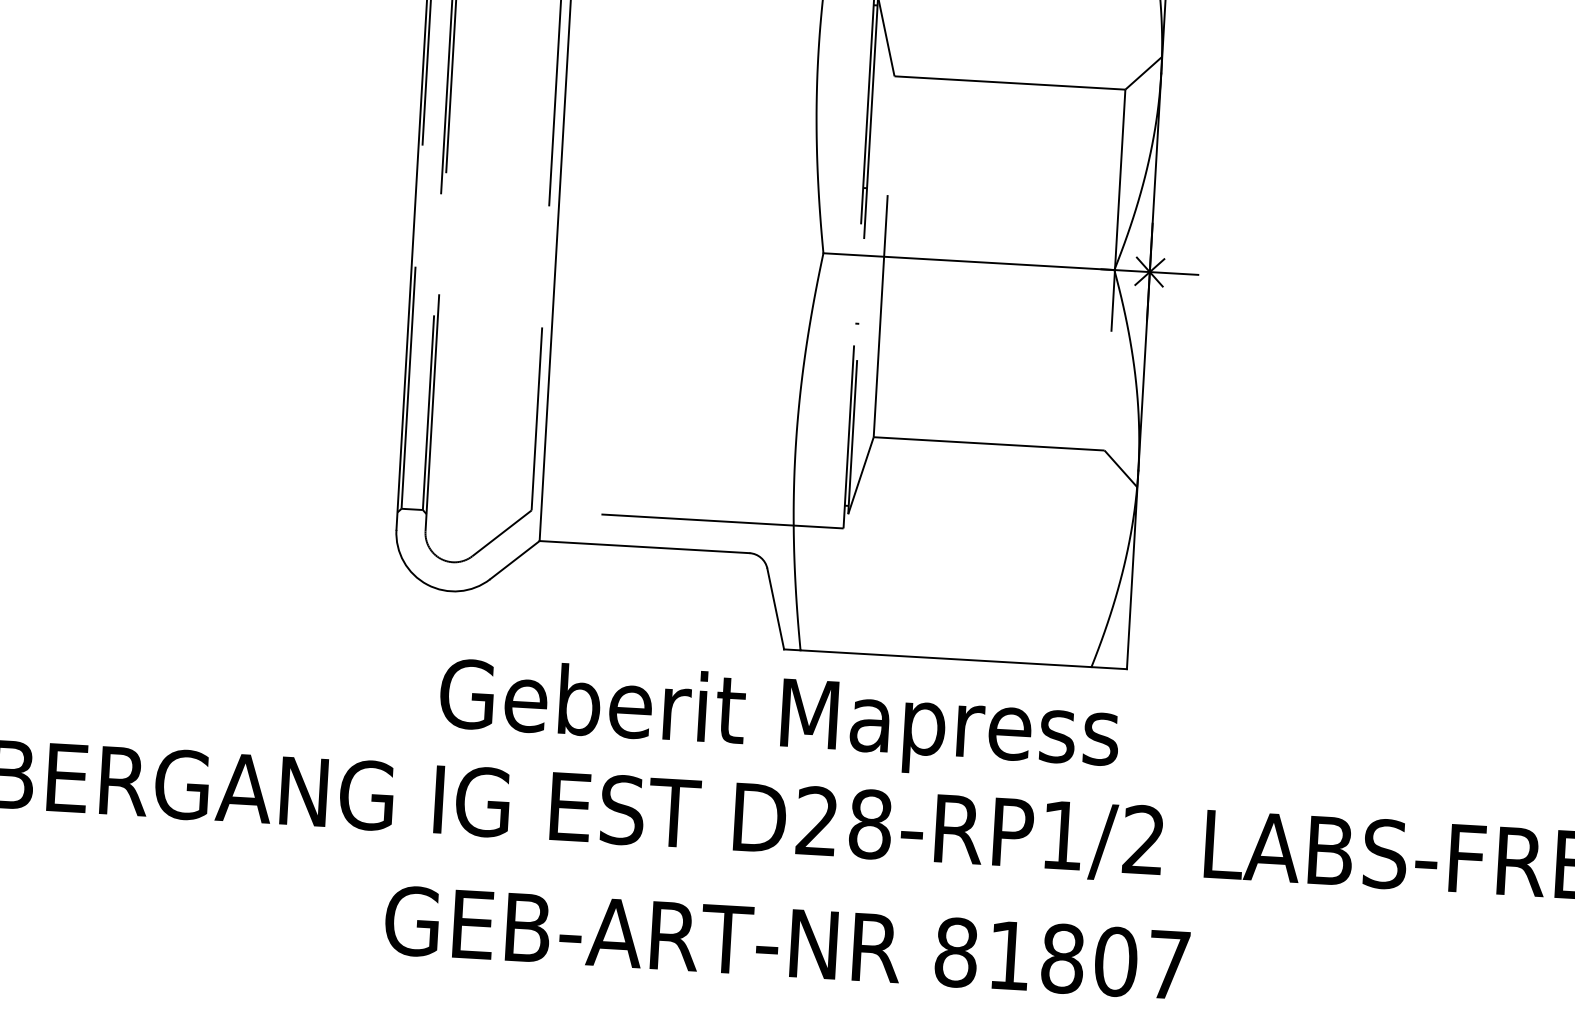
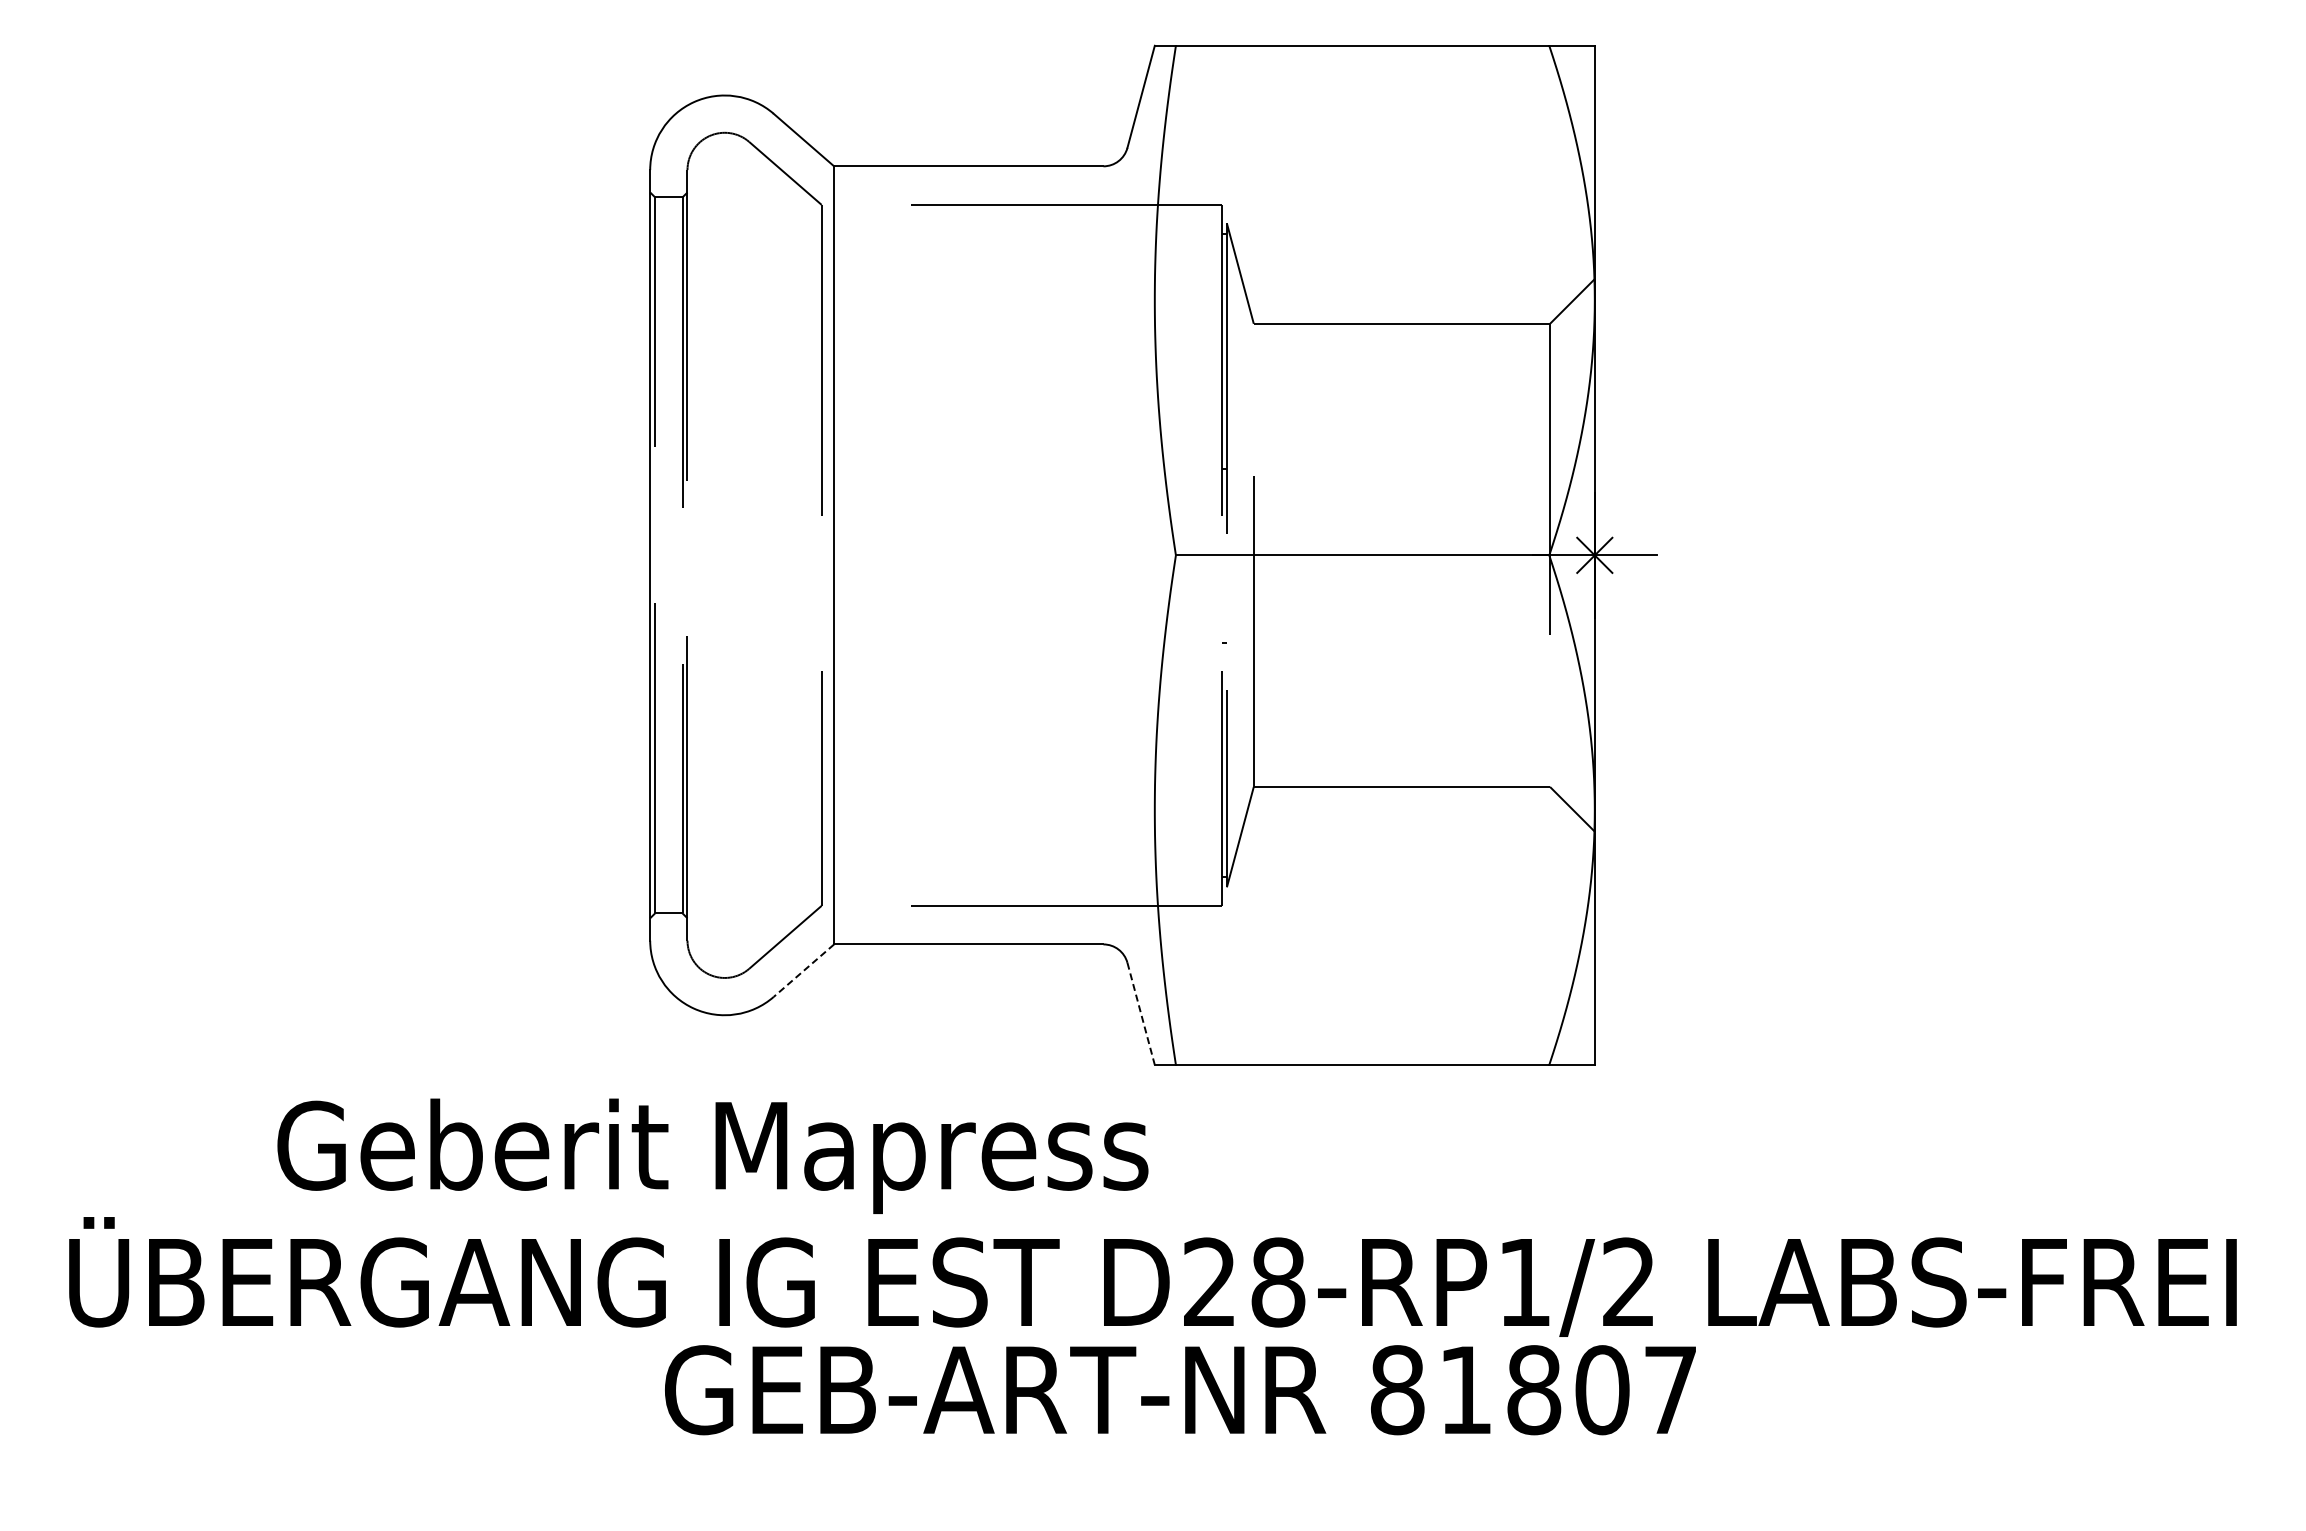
line: (514, 560) -> (803, 971), solid -> dashed
line: (776, 608) -> (1141, 1013), solid -> dashed
text: (779, 719) -> (712, 1155), moved
text: (787, 943) -> (1180, 1390), moved

